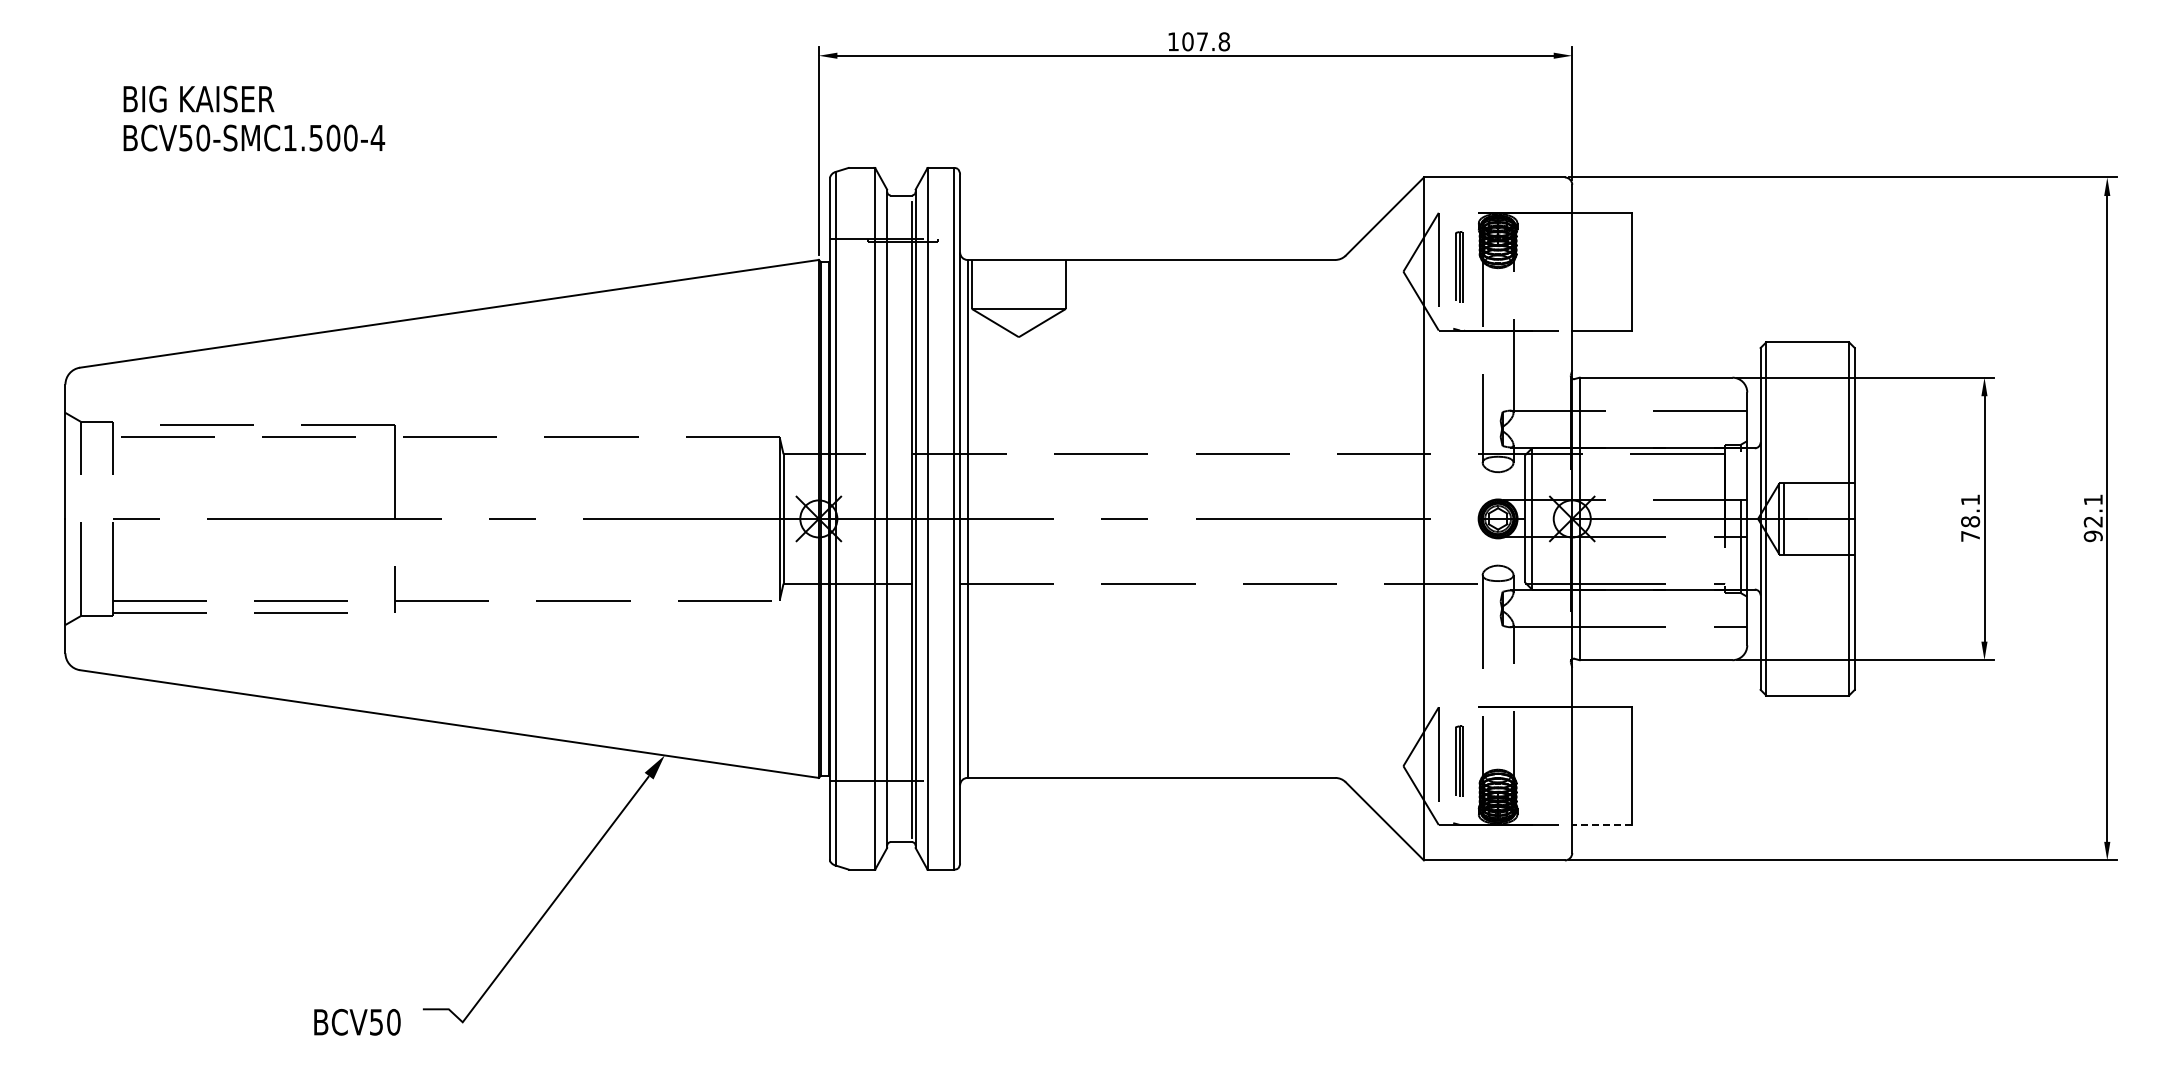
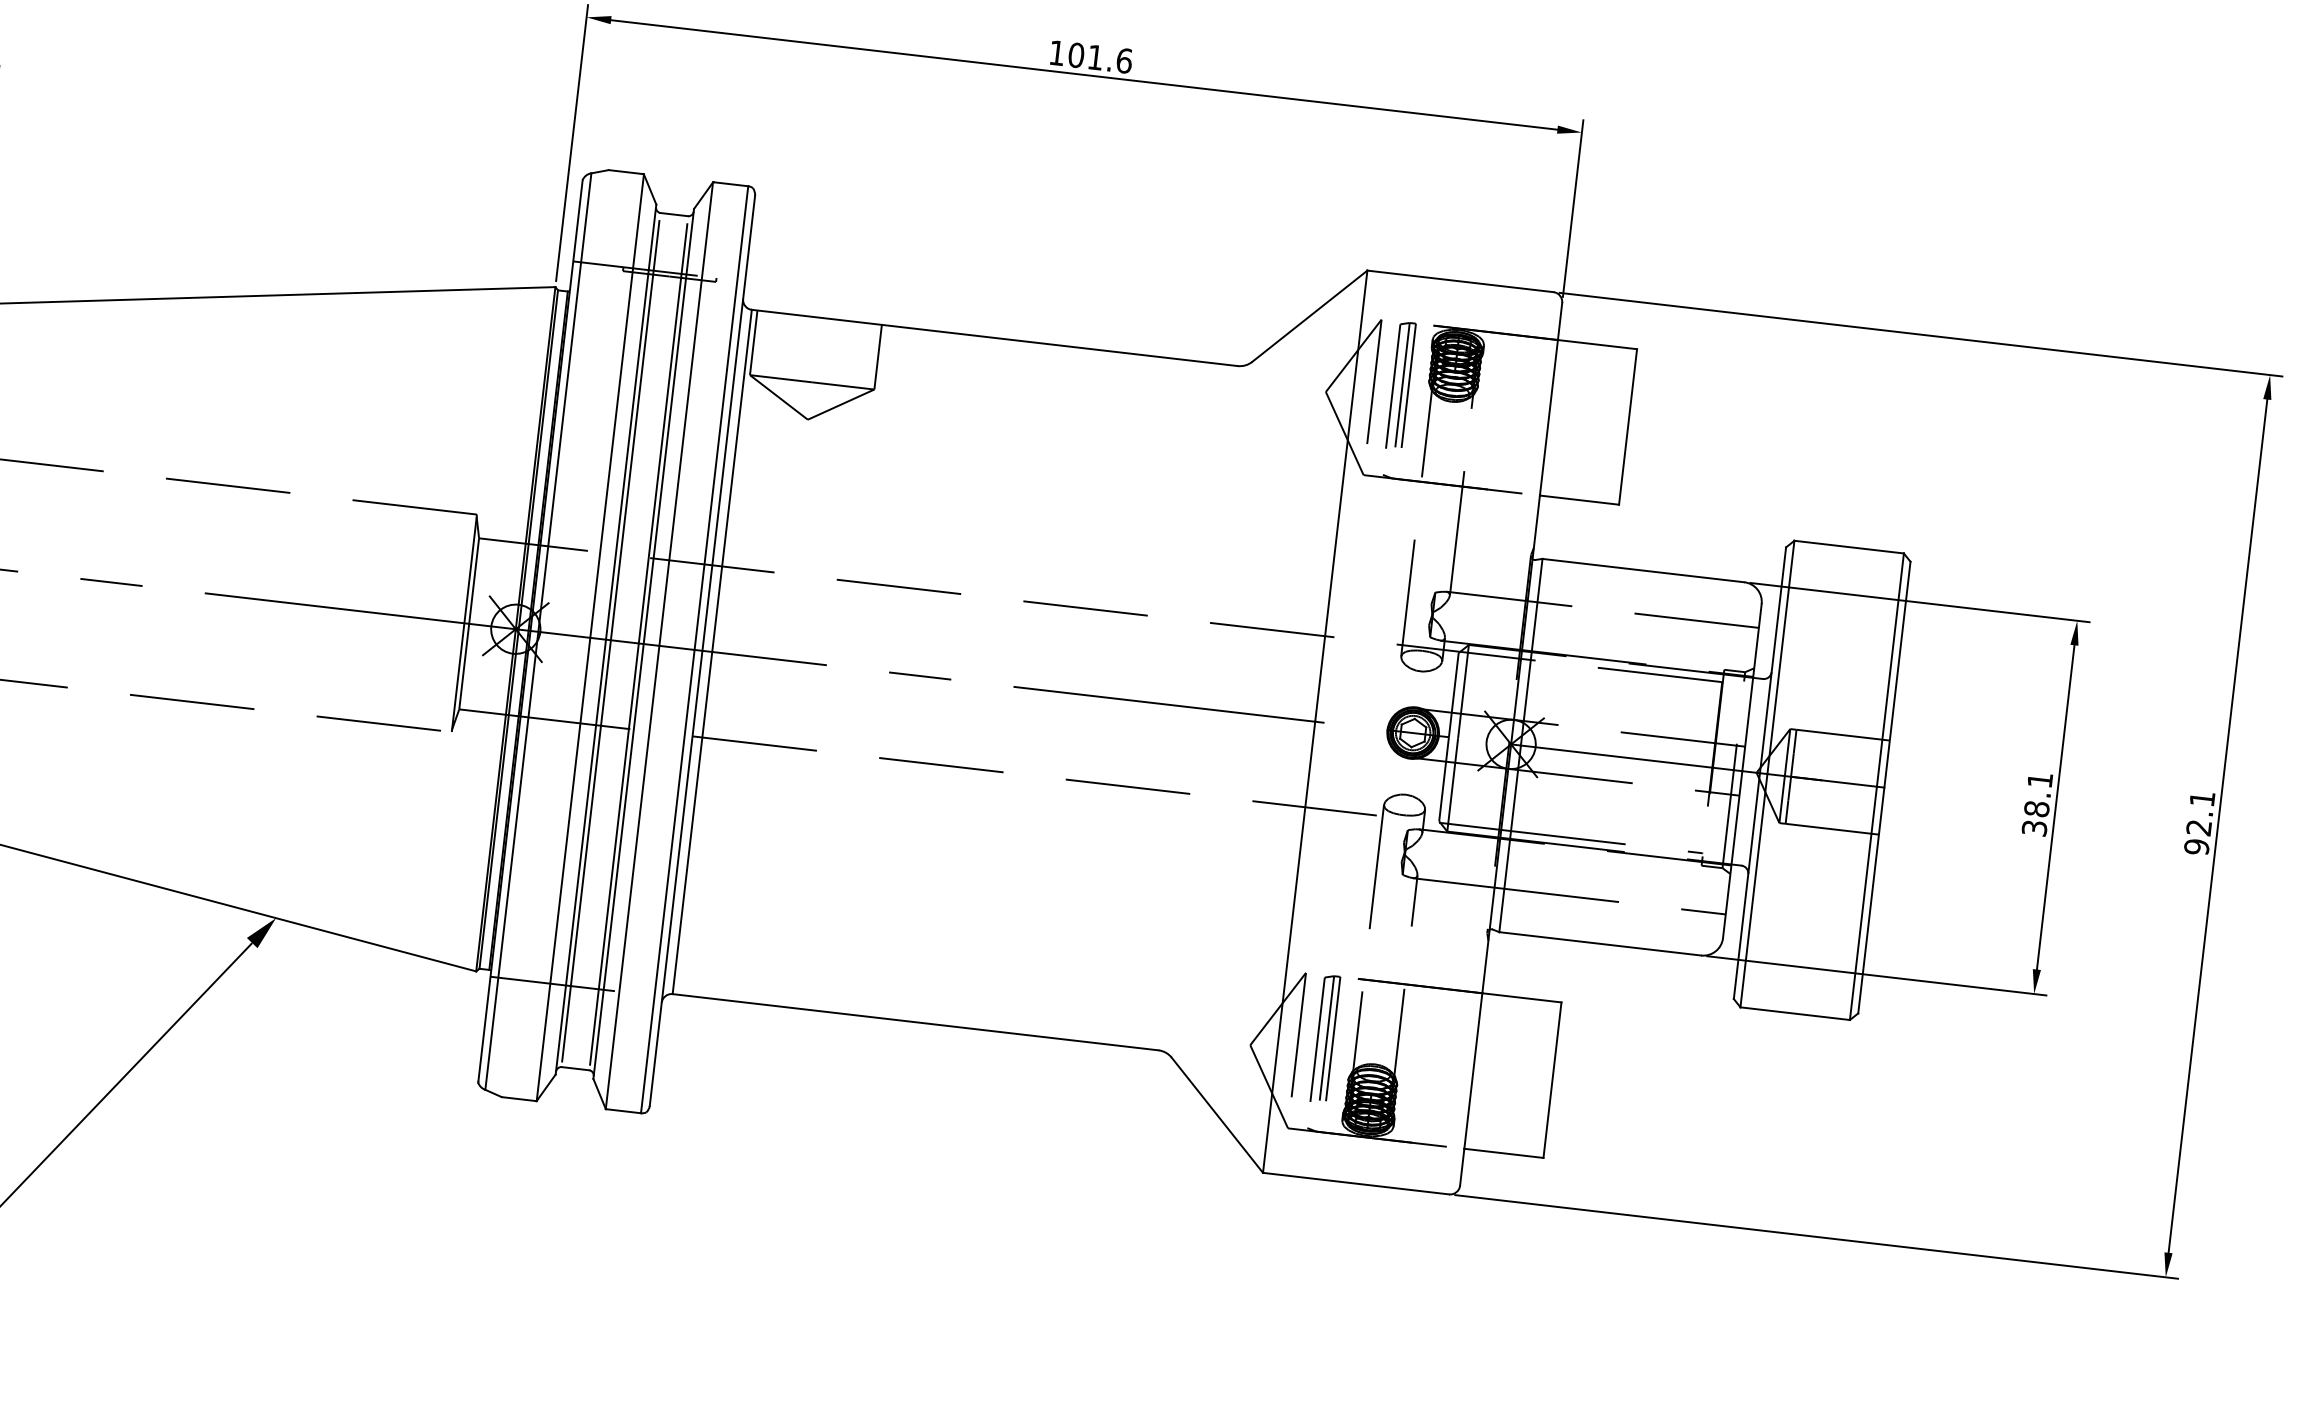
text: (1213, 41) -> (1110, 58), 107.8 -> 101.6
part: (1458, 260) -> (1400, 385), size x1.67
line: (890, 519) -> (610, 640), added
text: (1970, 536) -> (2034, 828), 78.1 -> 38.1
part: (1458, 754) -> (1324, 1038), size x1.67
line: (1602, 825) -> (1504, 1154), dashed -> solid

